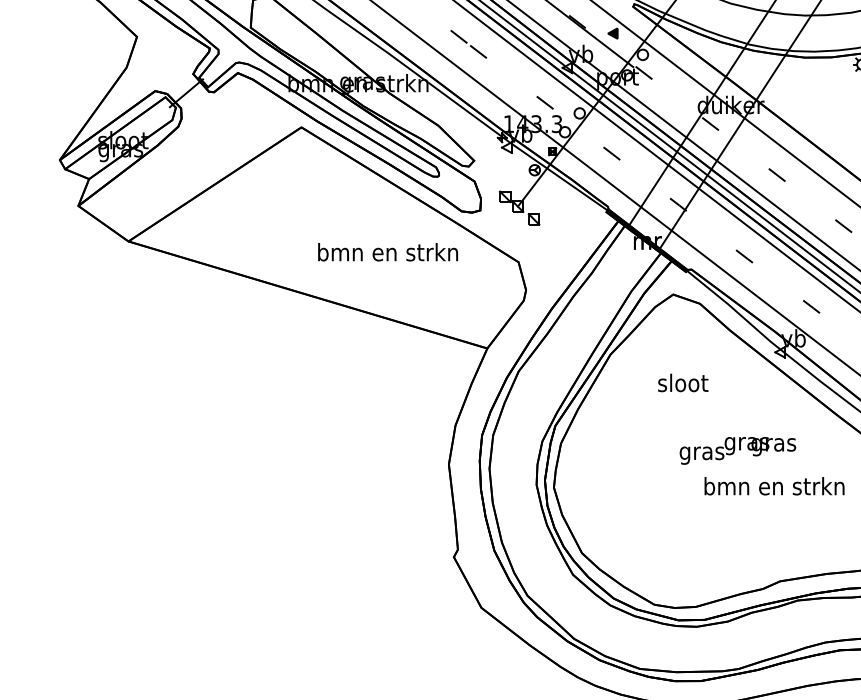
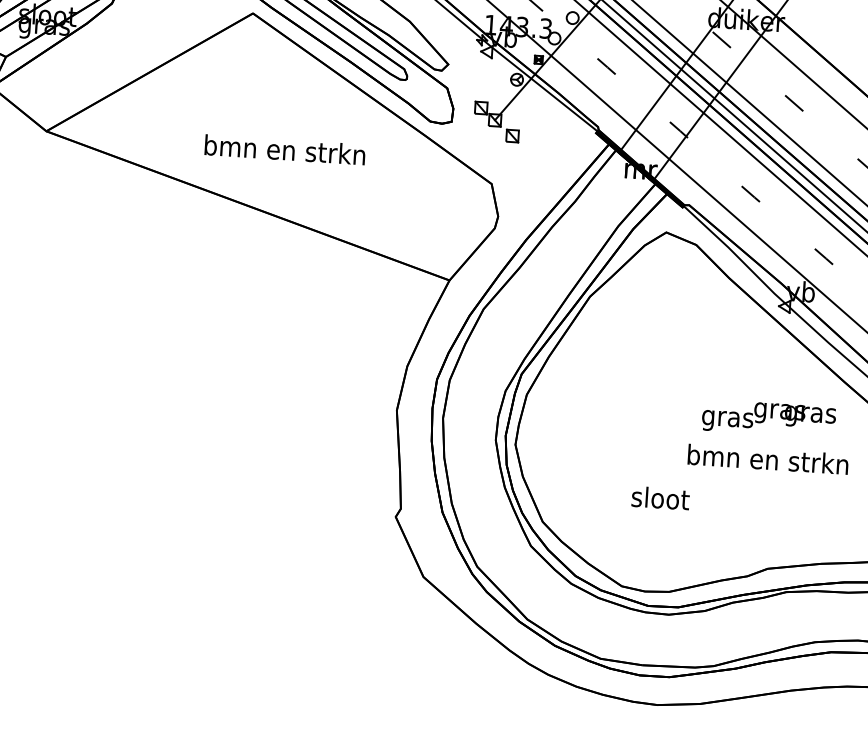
text: (387, 252) -> (284, 150), moved
text: (683, 382) -> (661, 497), moved
text: (737, 450) -> (768, 418), moved

